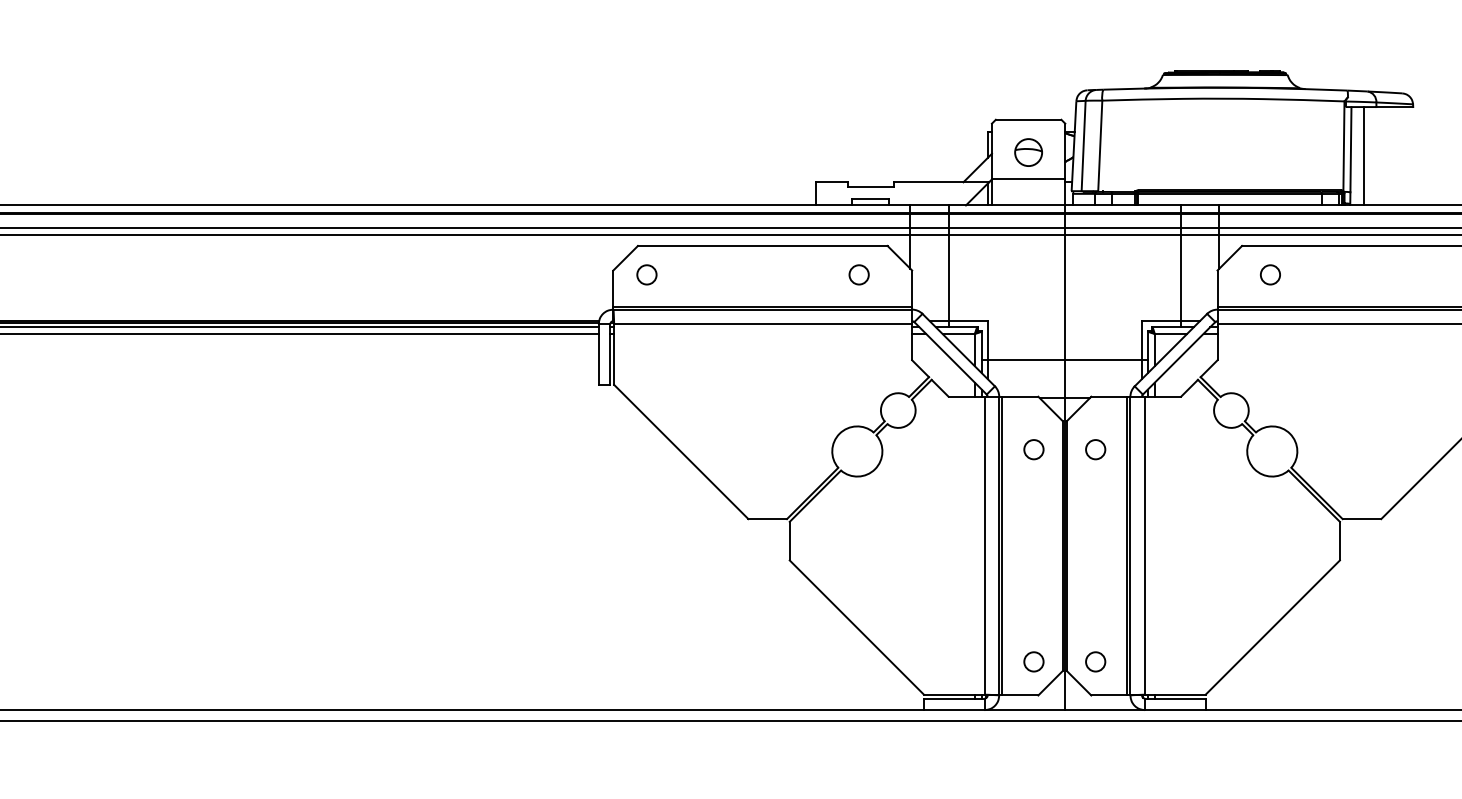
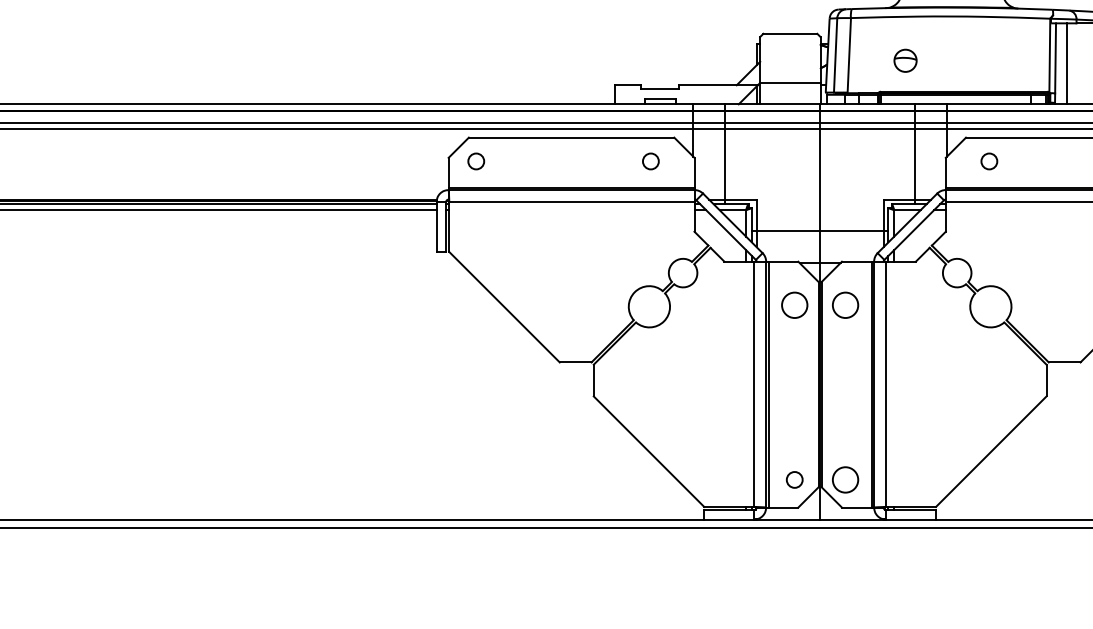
part: (1028, 152) -> (905, 60), moved
circle: (1033, 449) -> (794, 305), size x1.6
circle: (1095, 449) -> (845, 305), size x1.6
circle: (1095, 661) -> (845, 479), size x1.6

